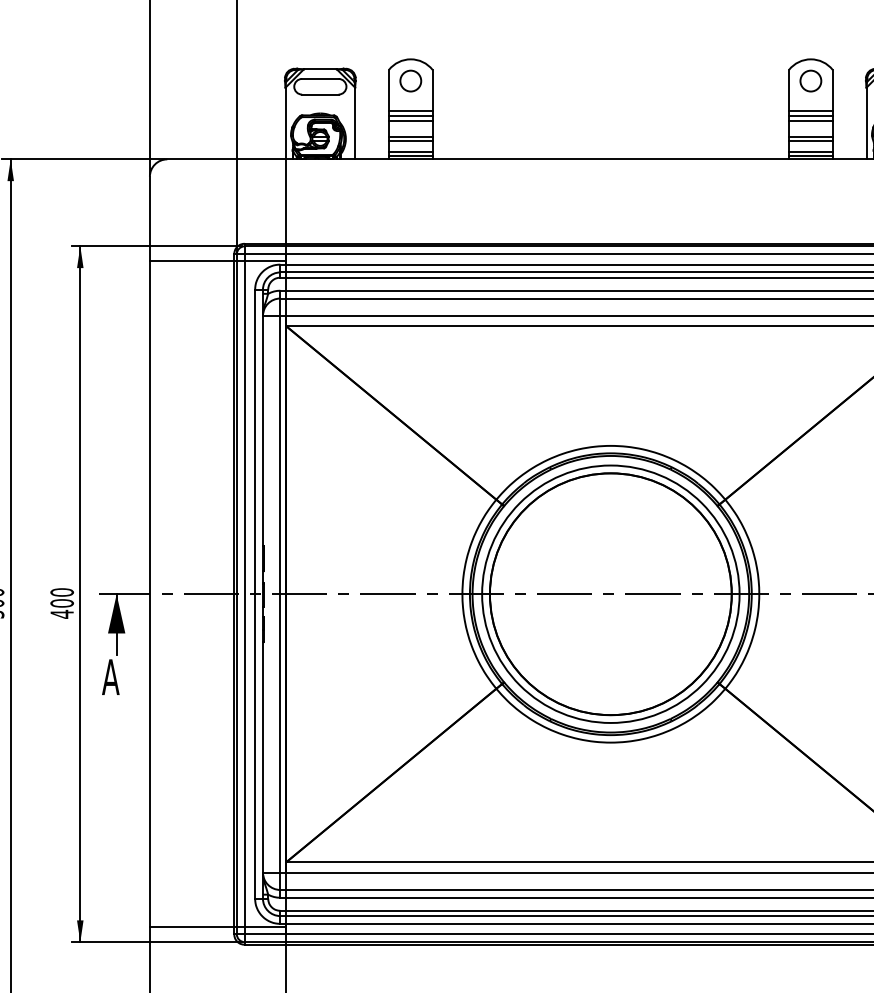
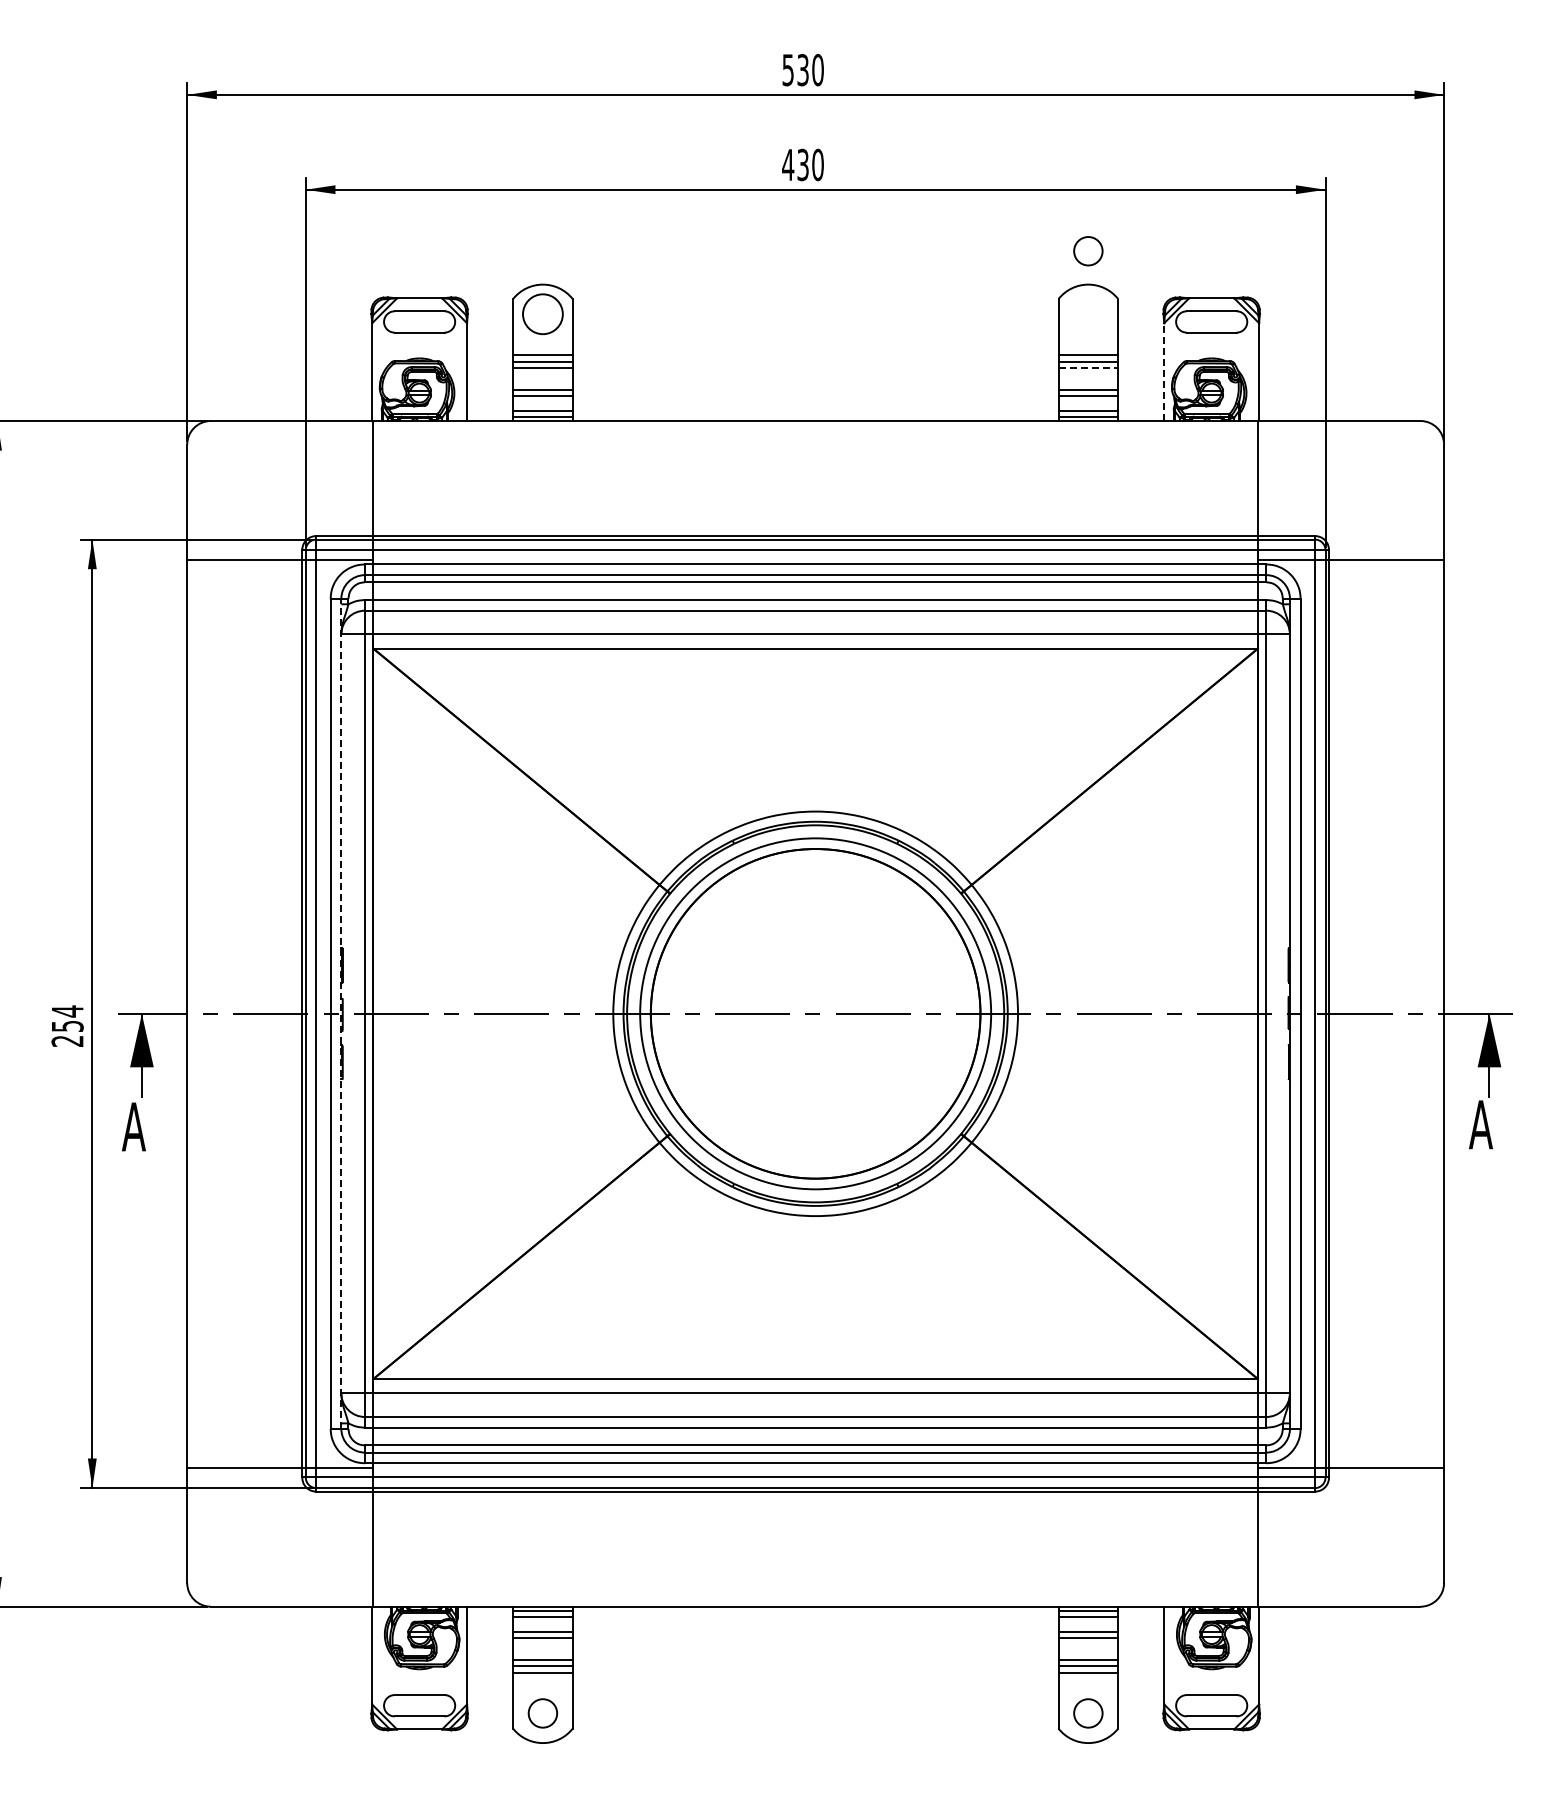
circle: (410, 81) -> (542, 314), size x1.4
circle: (810, 81) -> (1088, 251), moved
line: (810, 120) -> (1088, 368), solid -> dashed
line: (866, 123) -> (1164, 372), solid -> dashed
line: (263, 593) -> (341, 1013), solid -> dashed
text: (62, 603) -> (67, 1026), 400 -> 254

